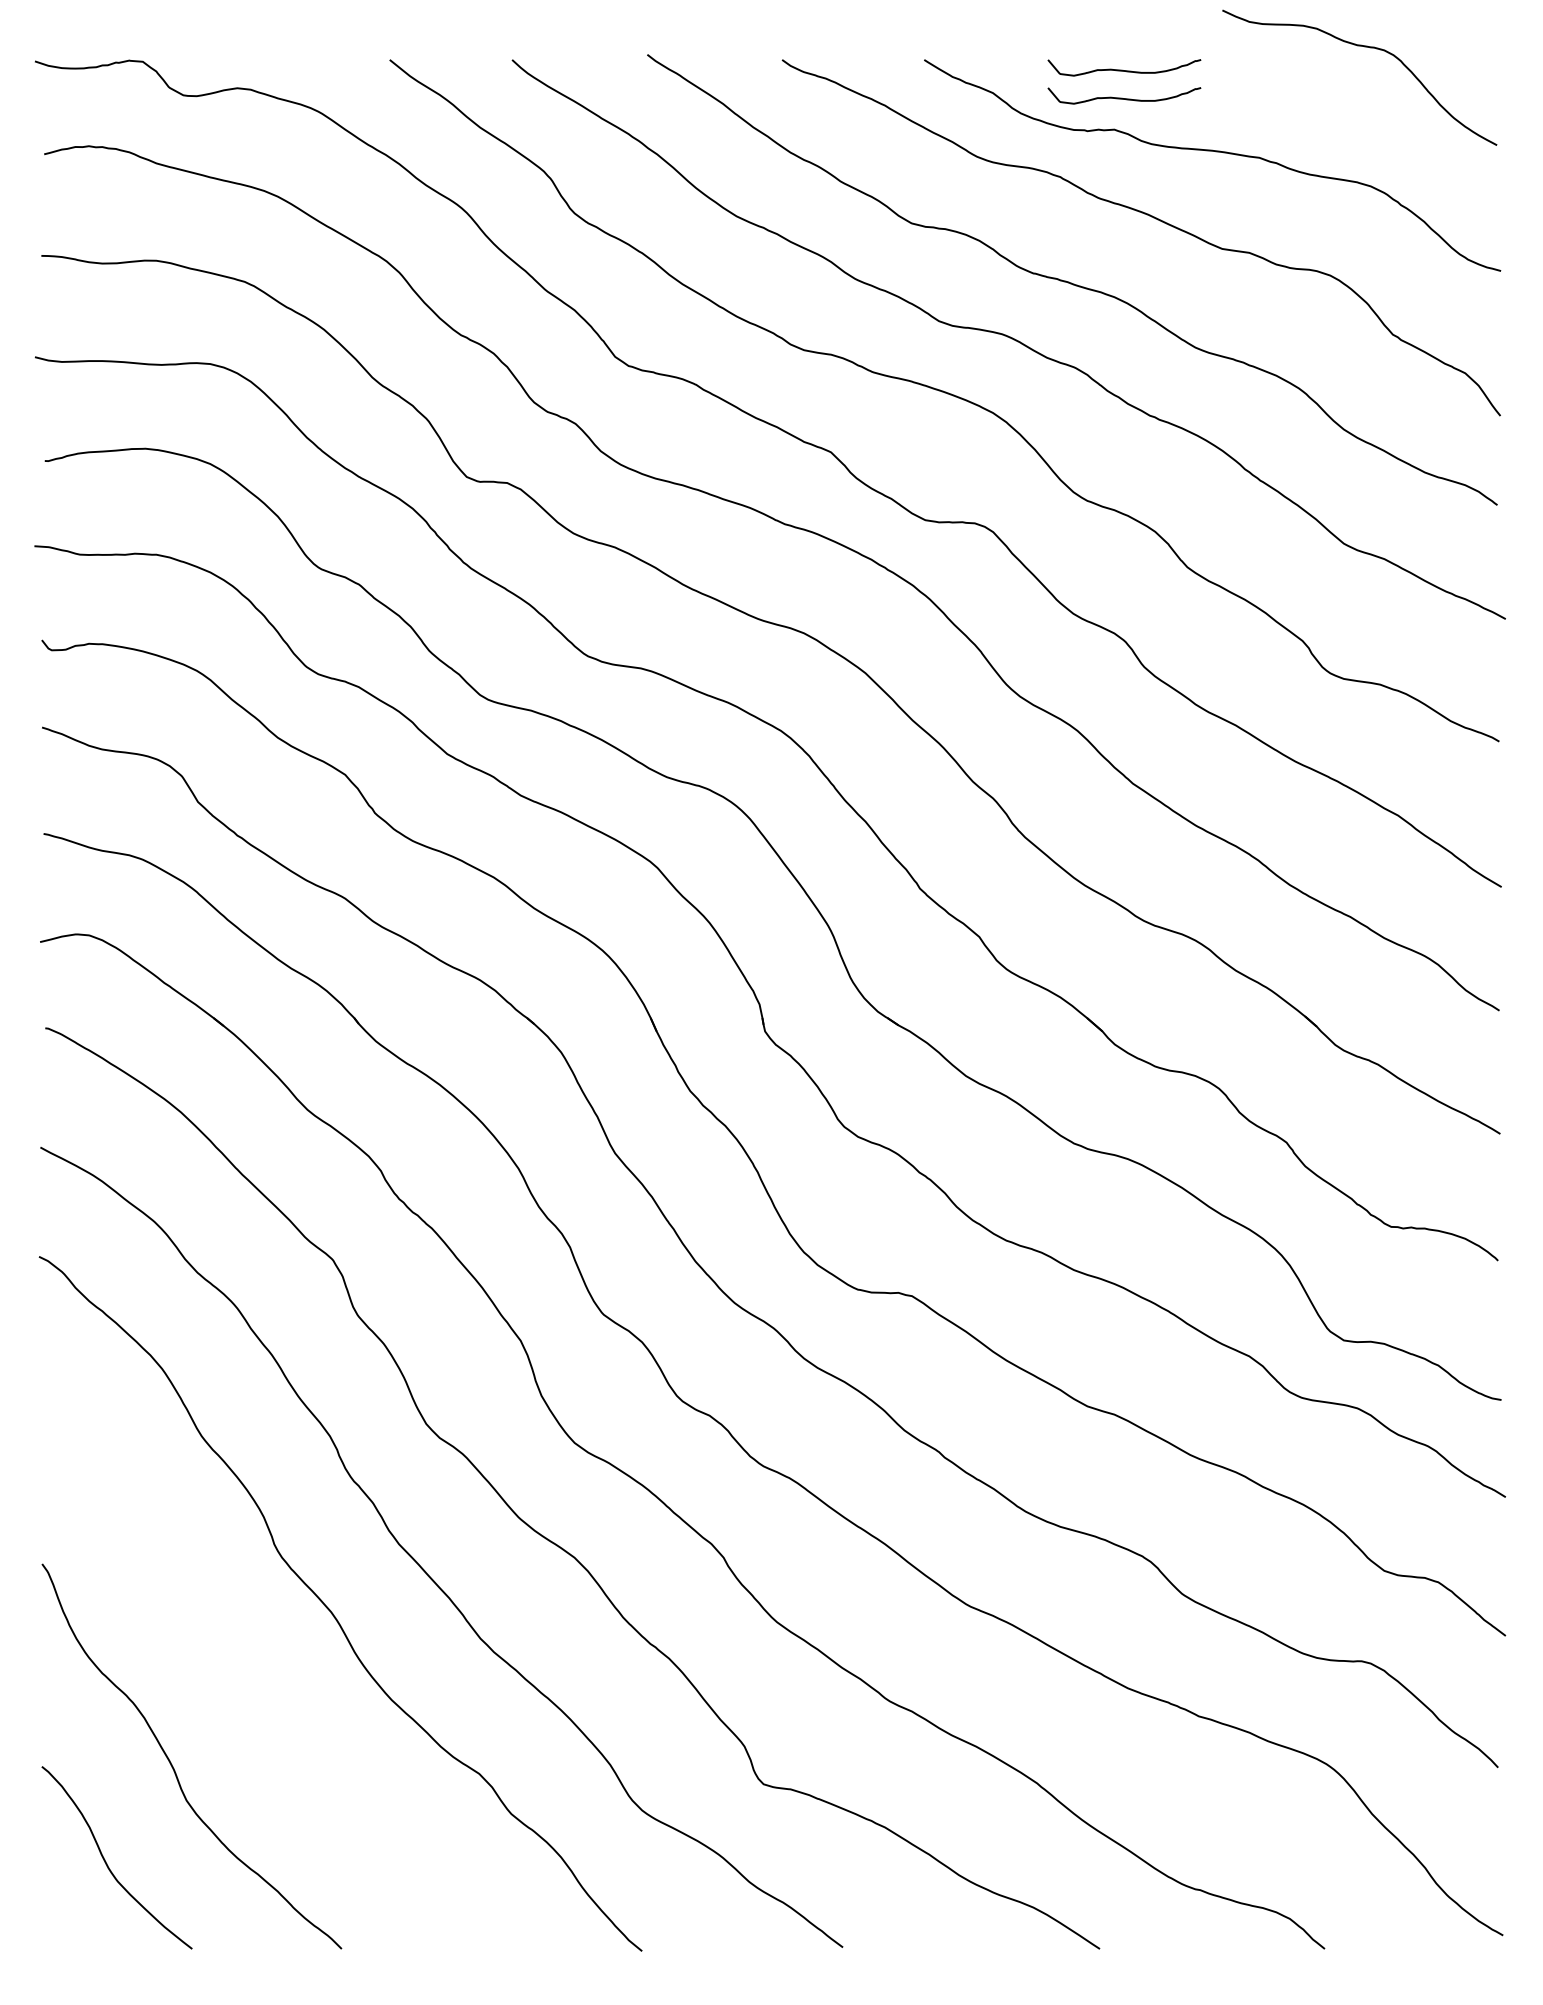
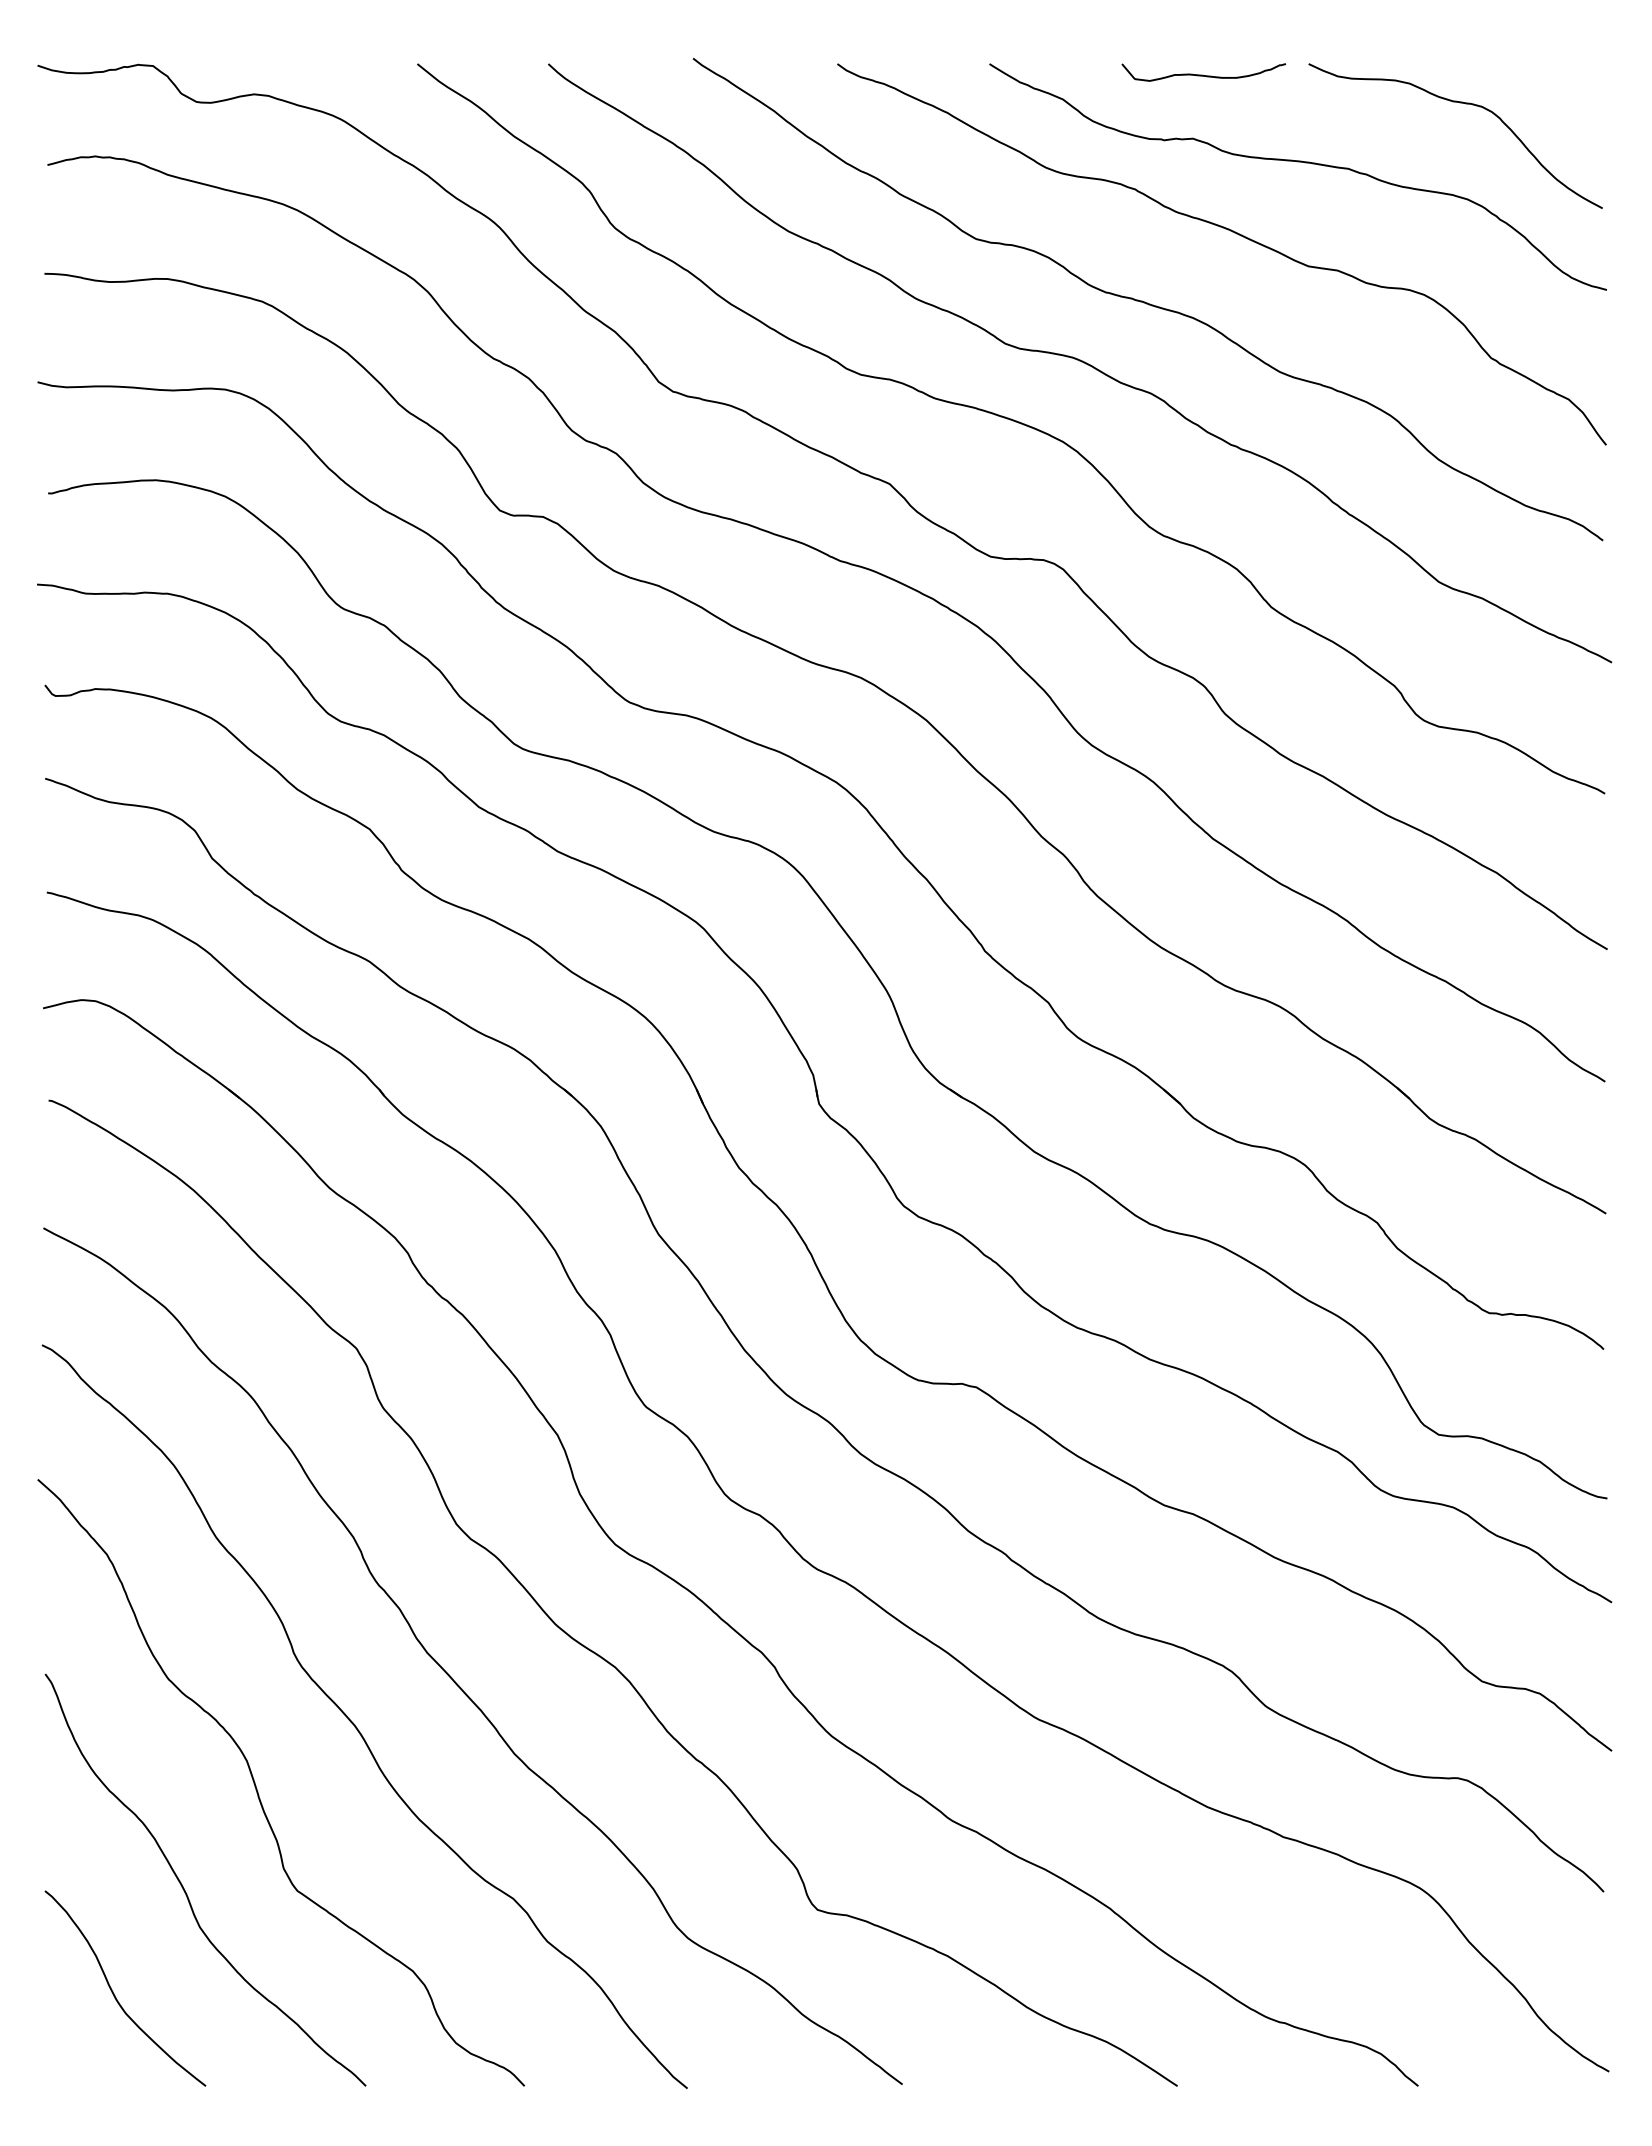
curve: (1363, 47) -> (1459, 103), moved
curve: (1124, 97) -> (1203, 104), removed
curve: (241, 1673) -> (258, 1791), added

